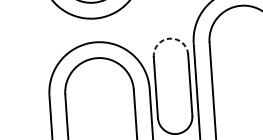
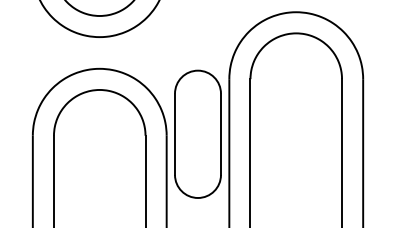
arc: (170, 38) -> (198, 70), dashed -> solid

